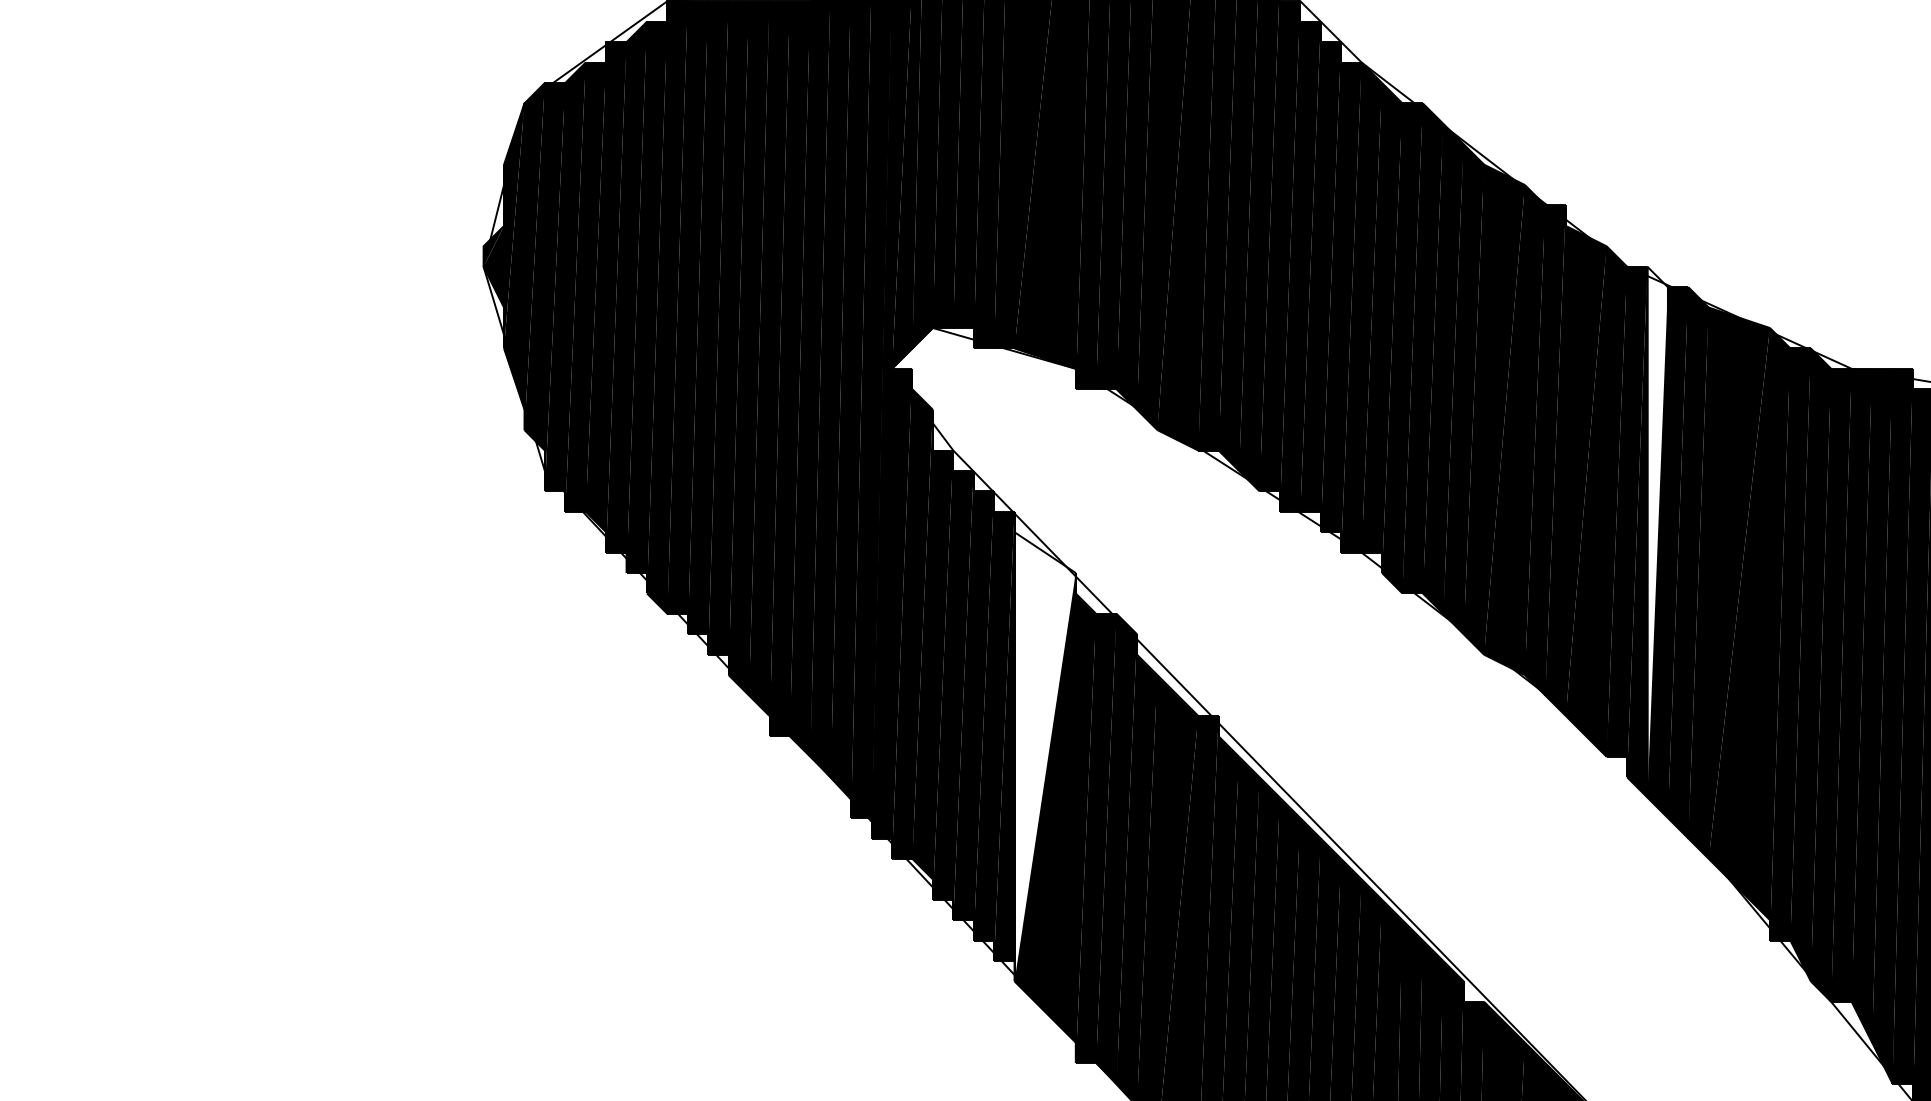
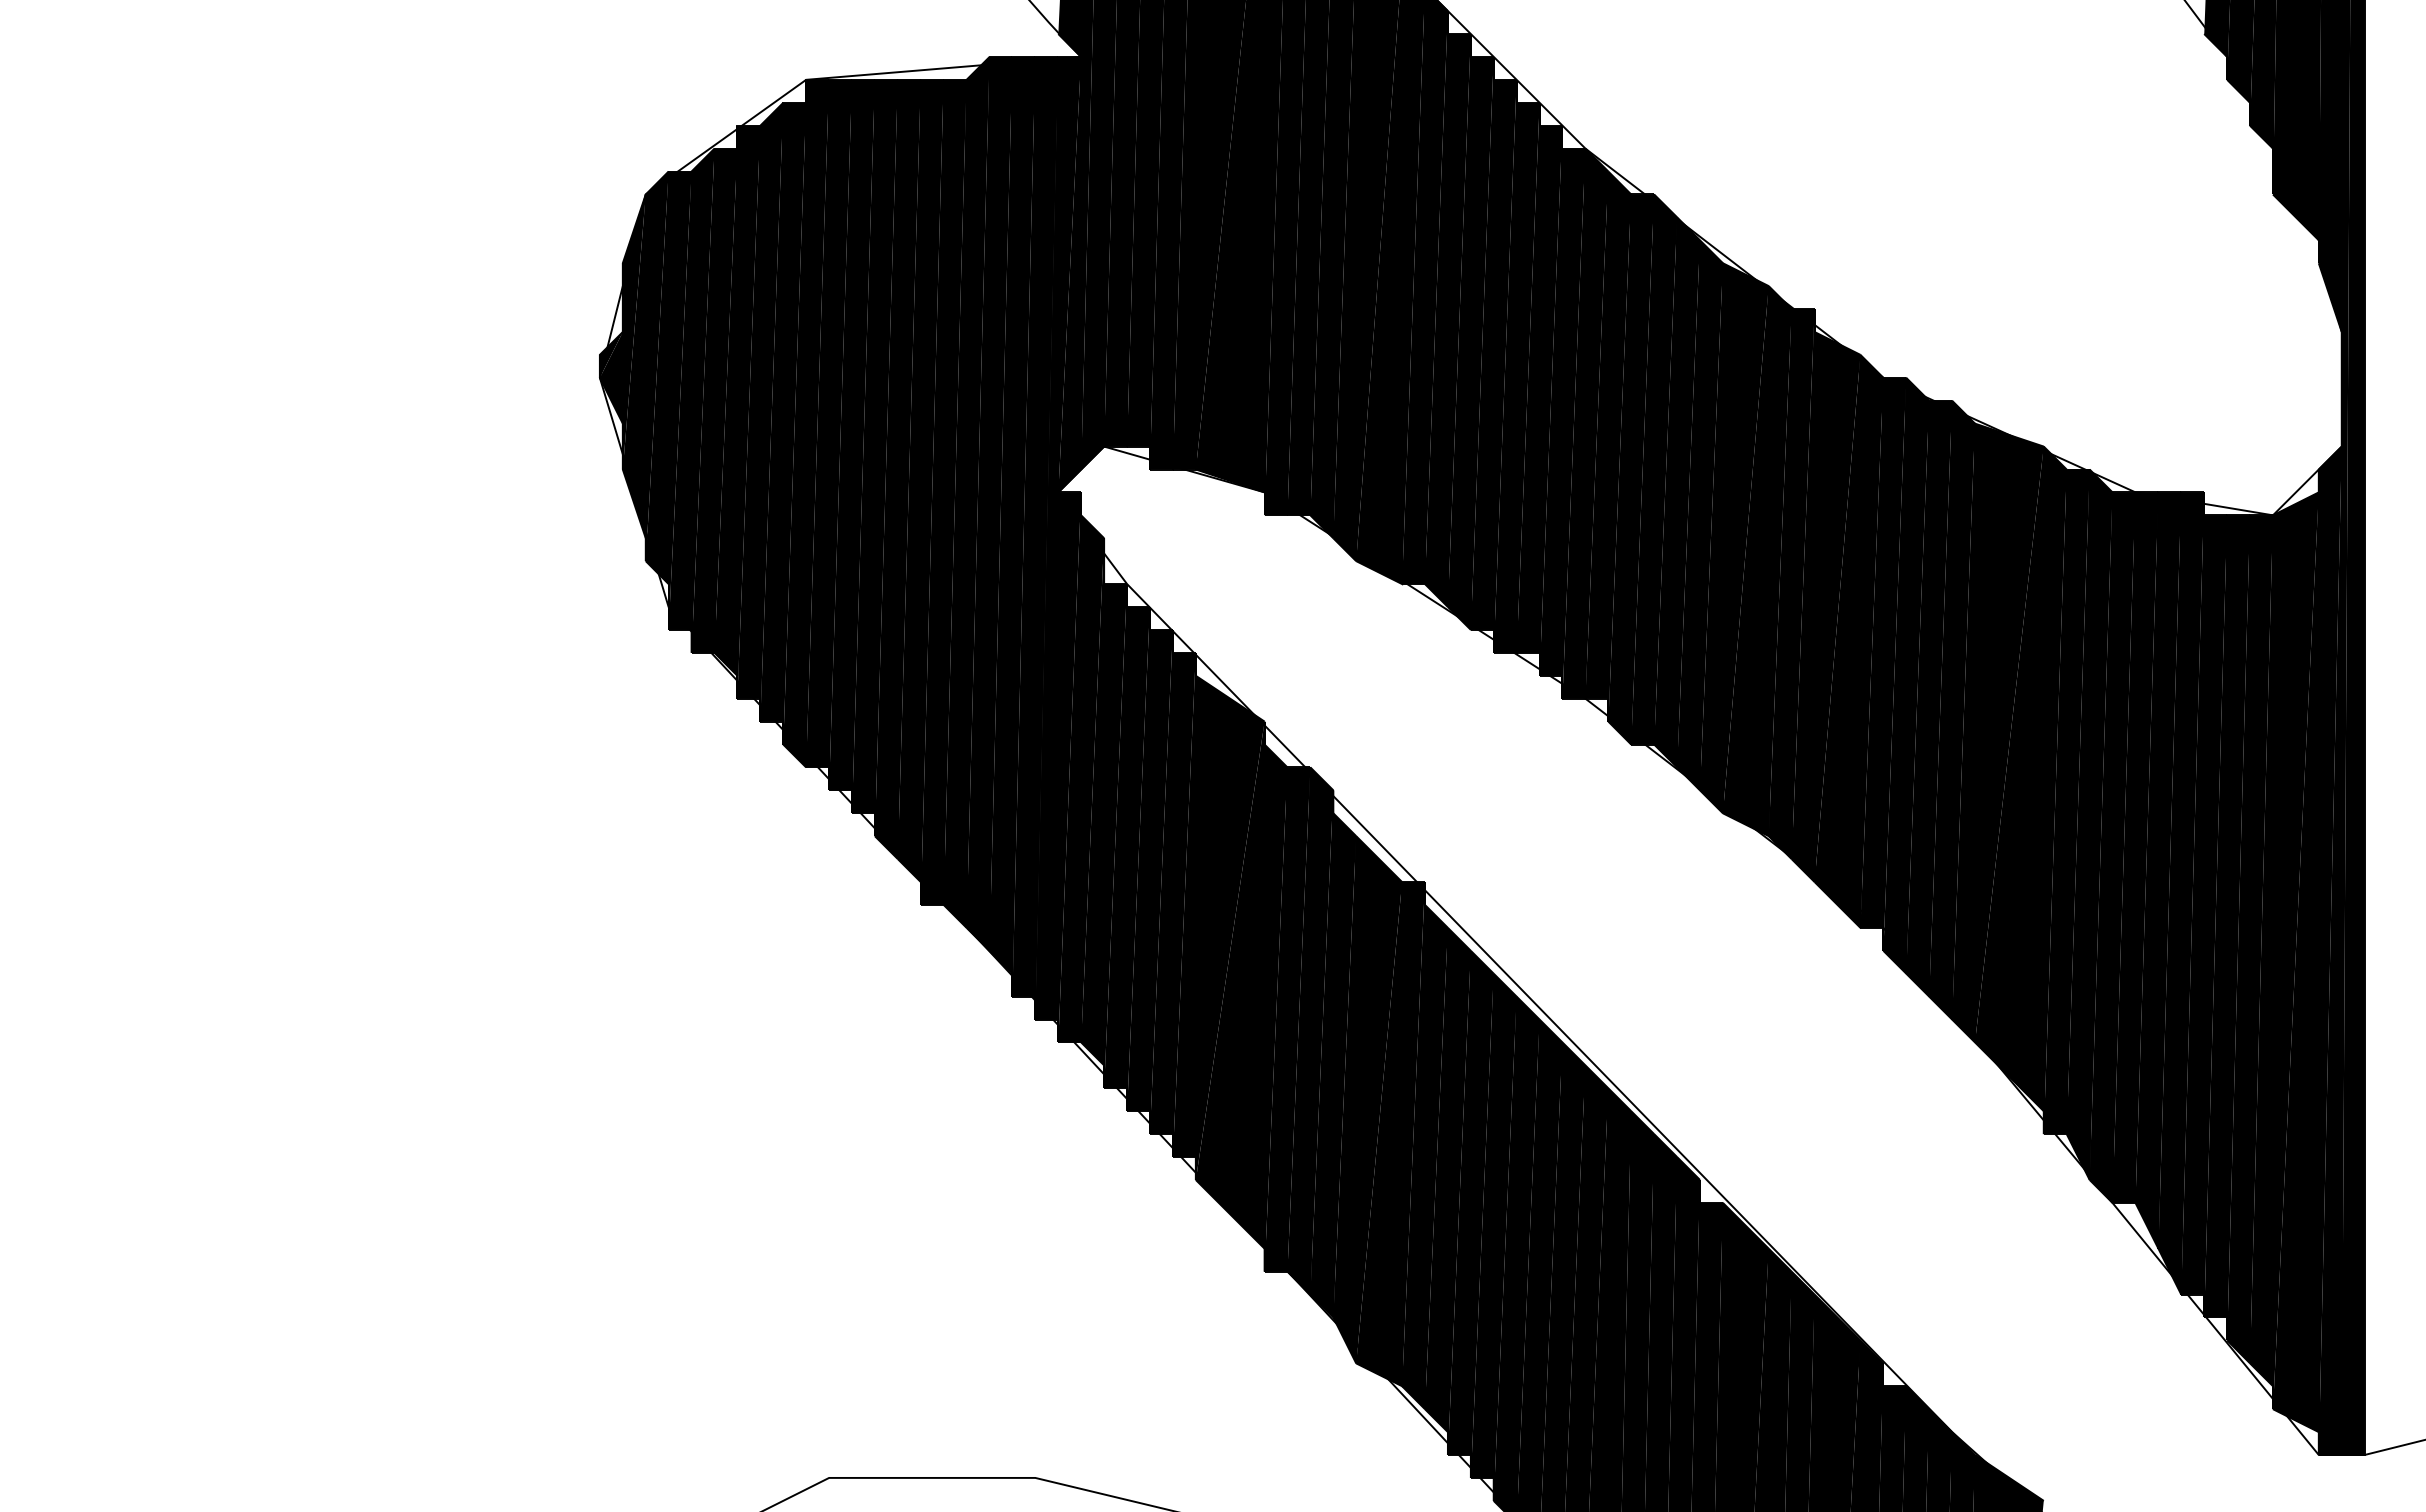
fill: (1657, 531) -> (1917, 675), added
fill: (1044, 756) -> (1229, 927), added

